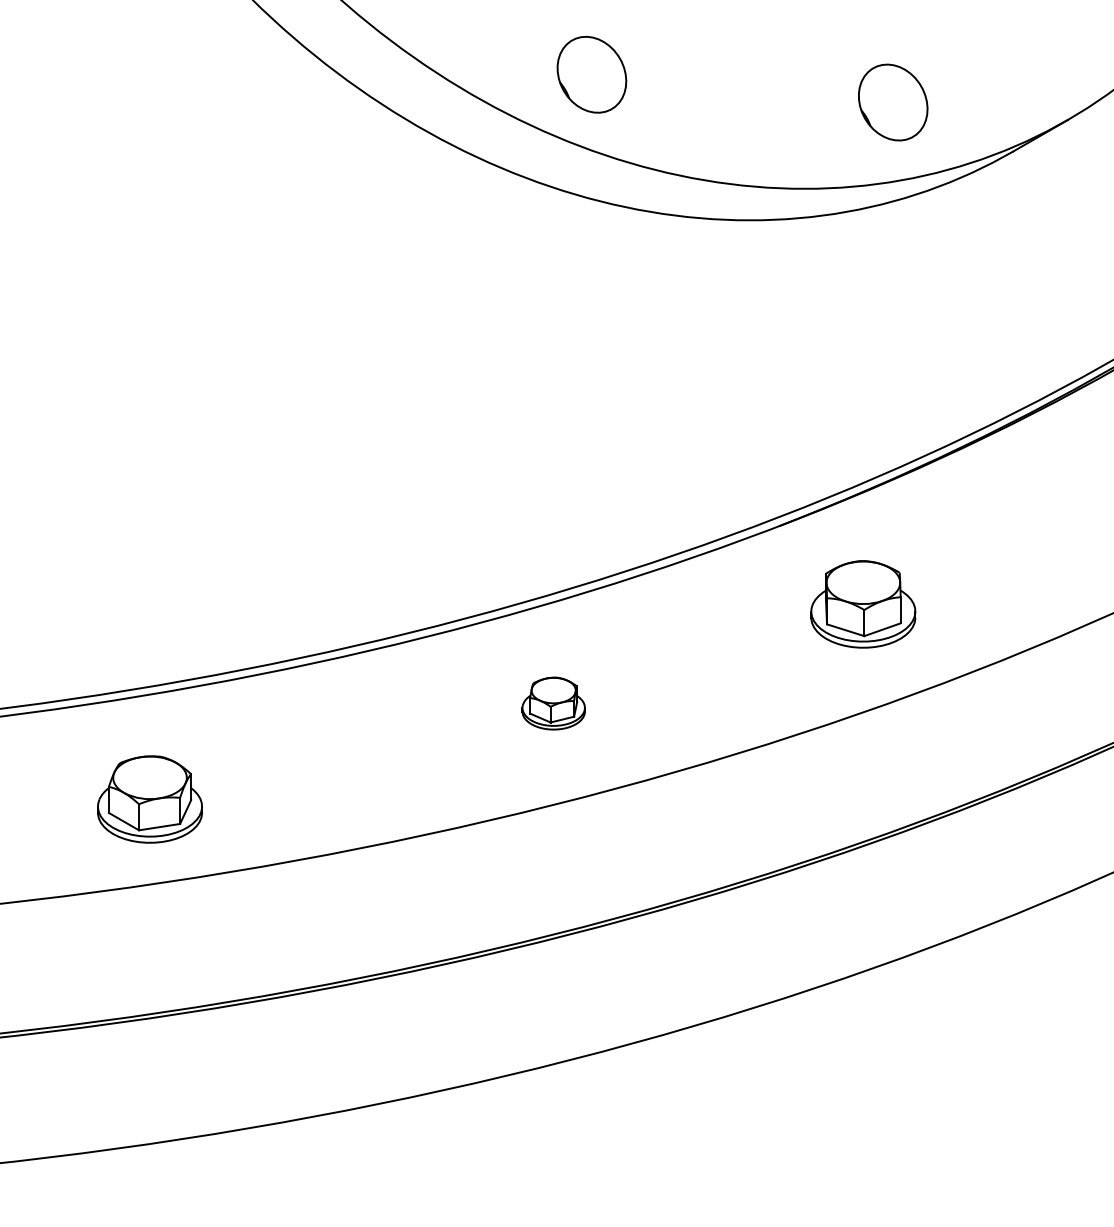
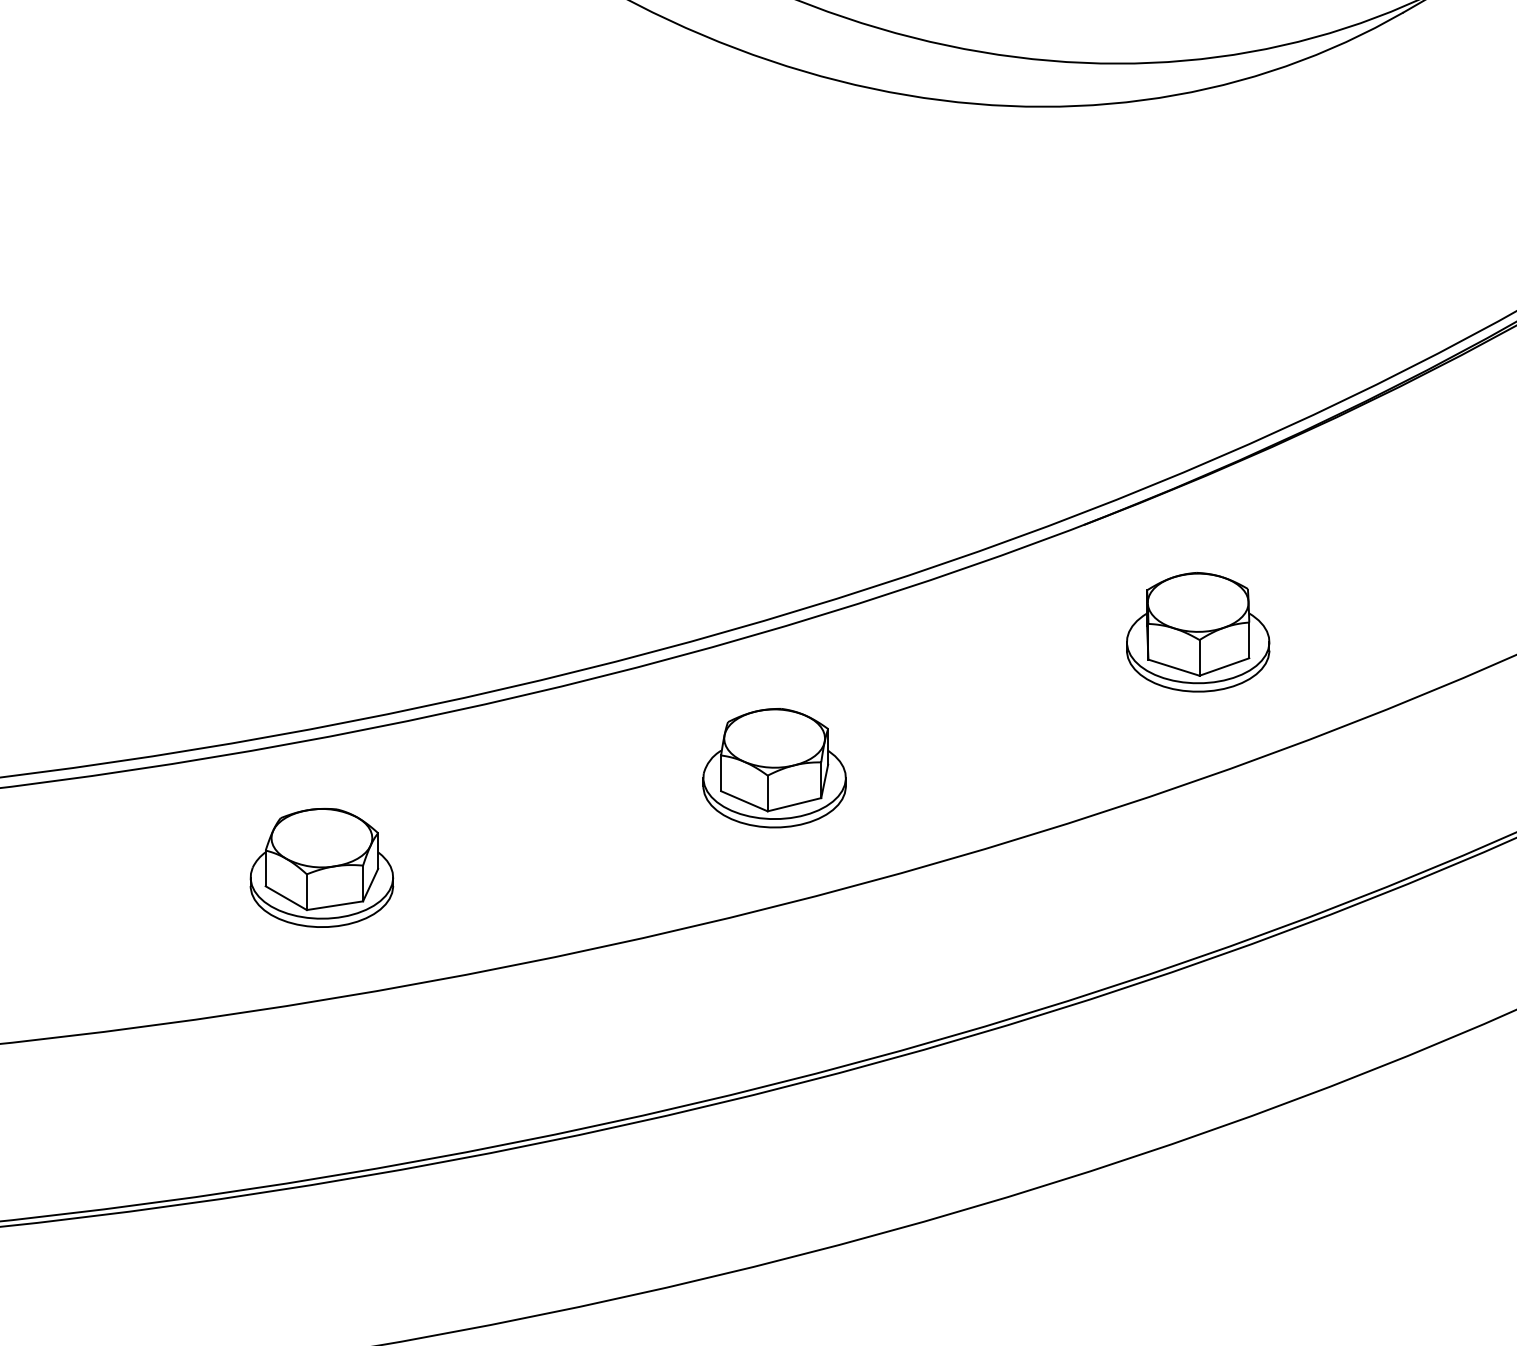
part: (553, 703) -> (774, 767), size x1.67
part: (149, 799) -> (321, 867), moved

